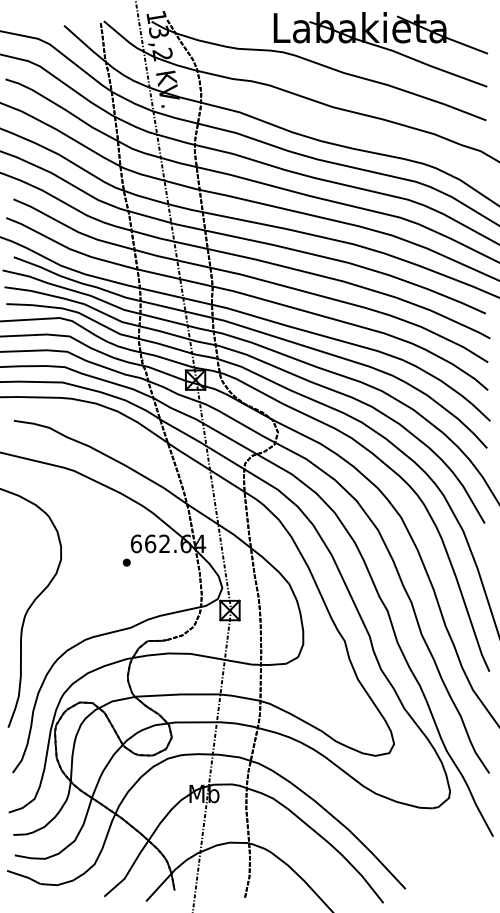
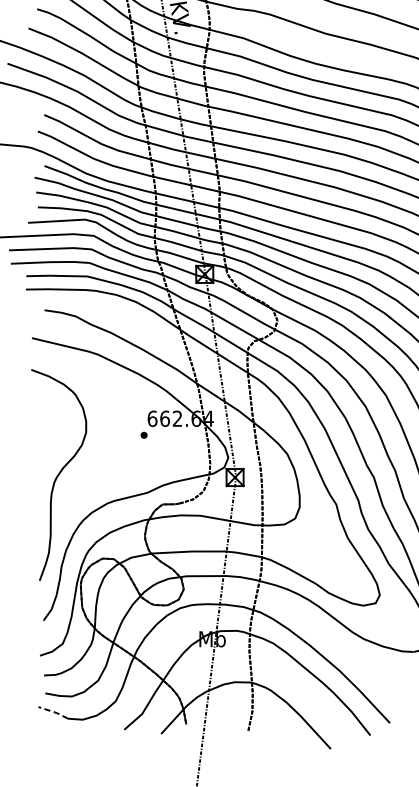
line: (24, 876) -> (53, 712), solid -> dashed

